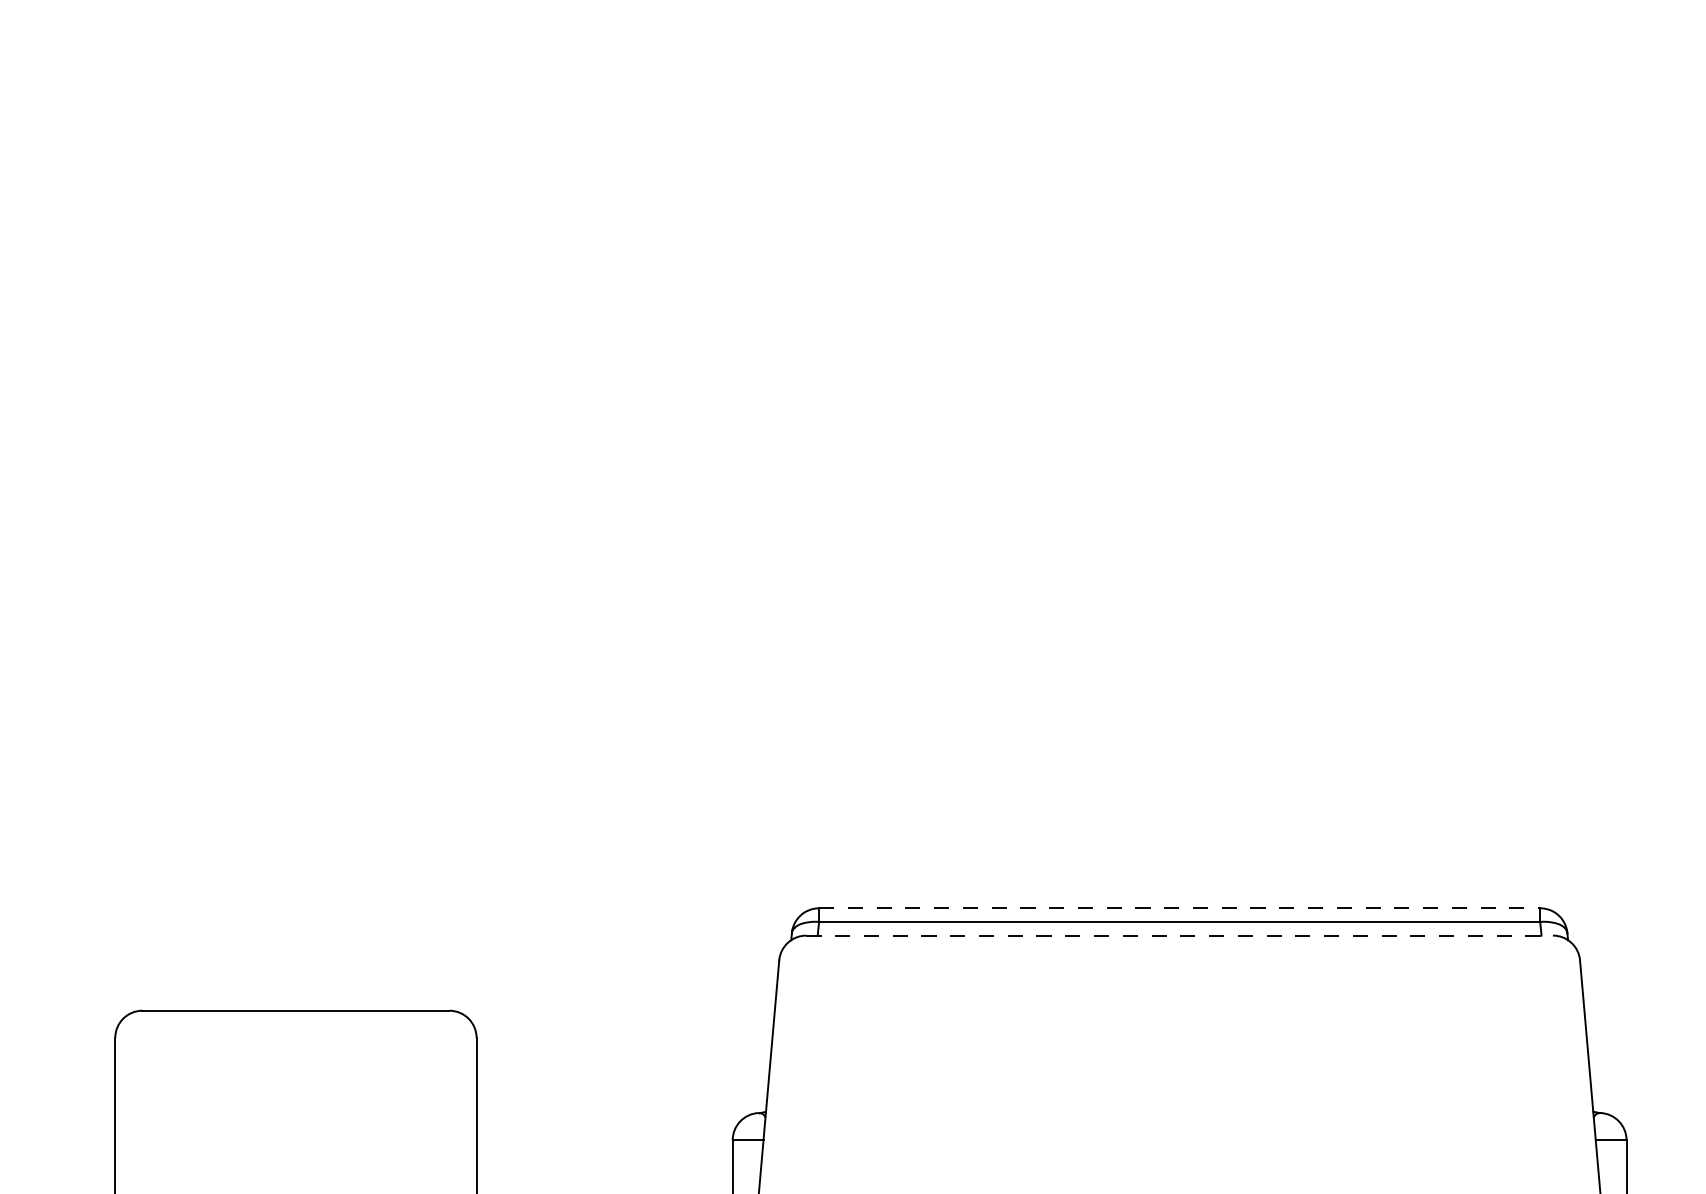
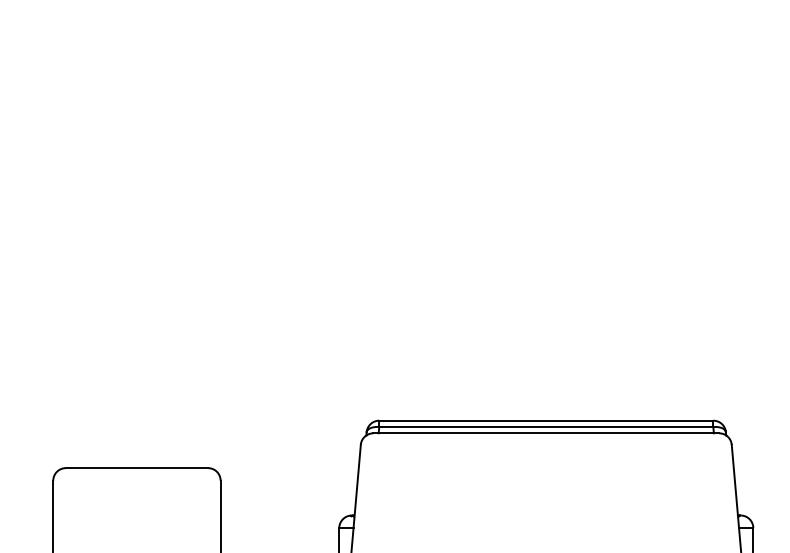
line: (1180, 907) -> (546, 420), dashed -> solid
line: (1180, 935) -> (546, 433), dashed -> solid

